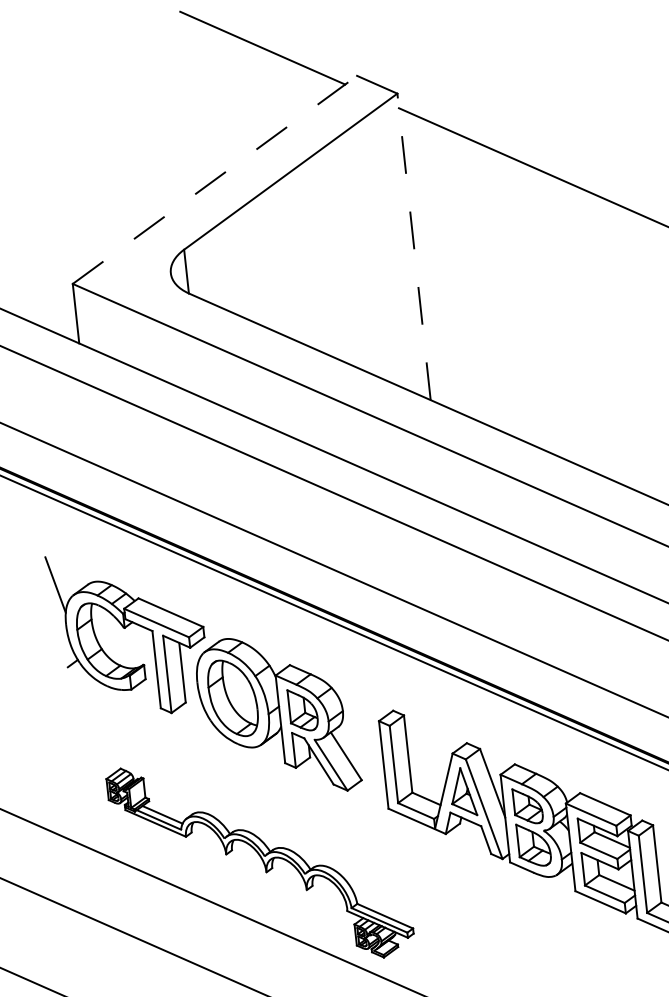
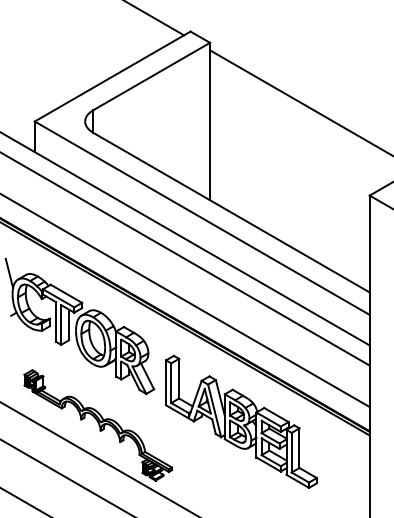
line: (214, 179) -> (112, 76), dashed -> solid
line: (414, 246) -> (210, 121), dashed -> solid

